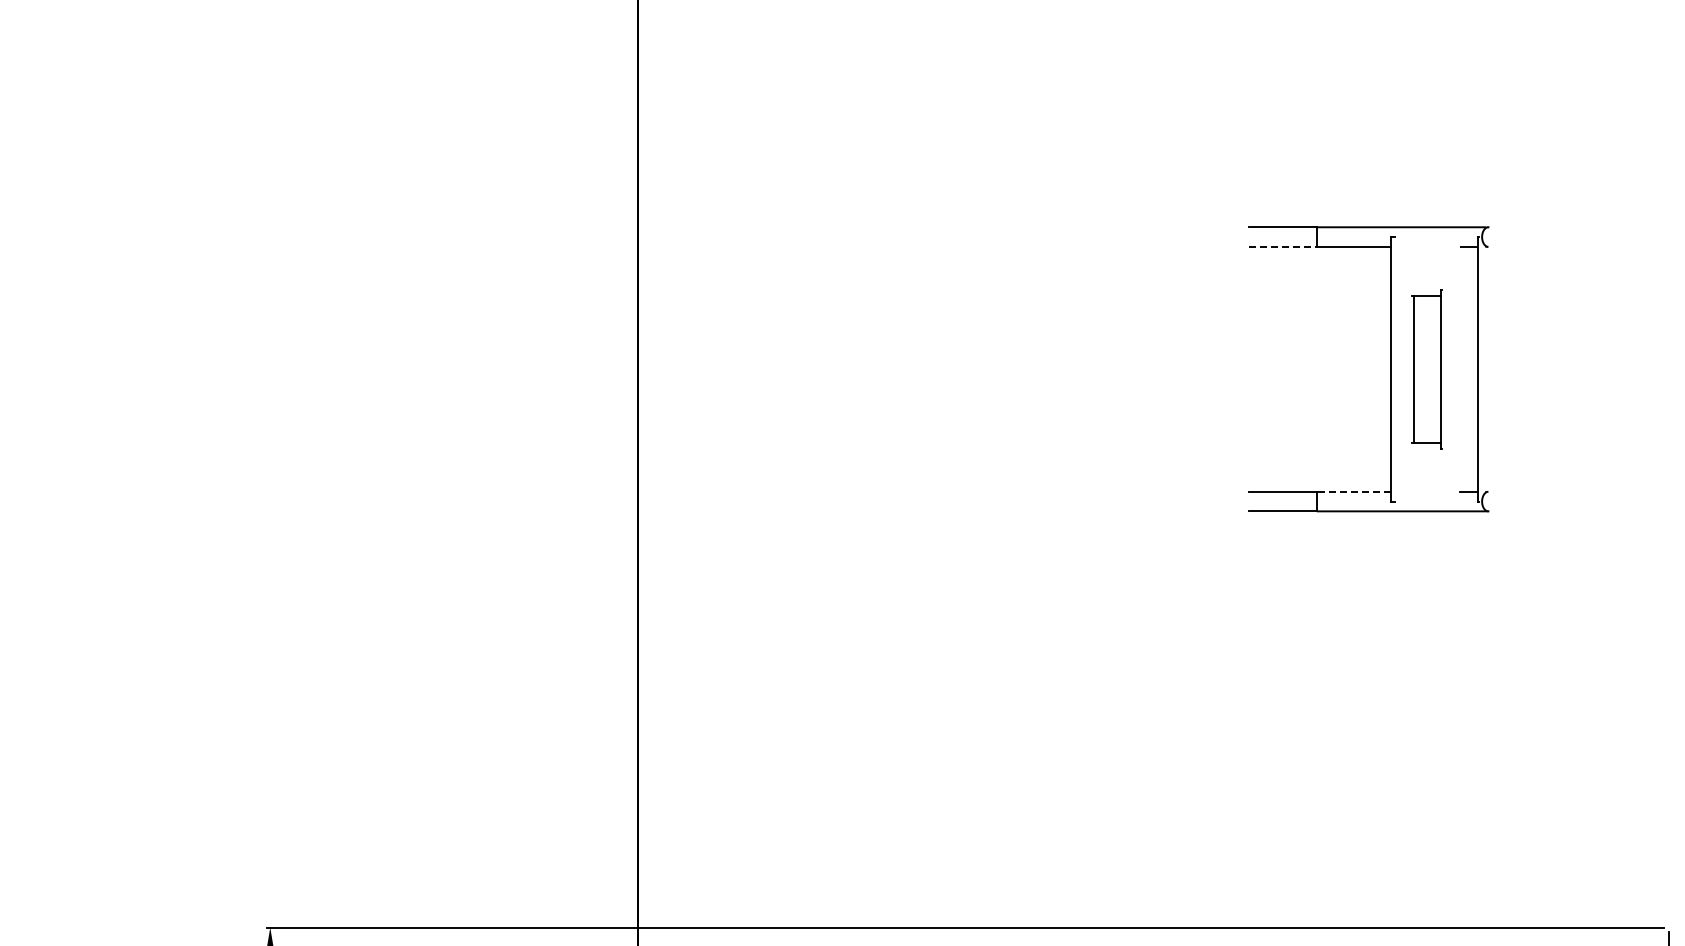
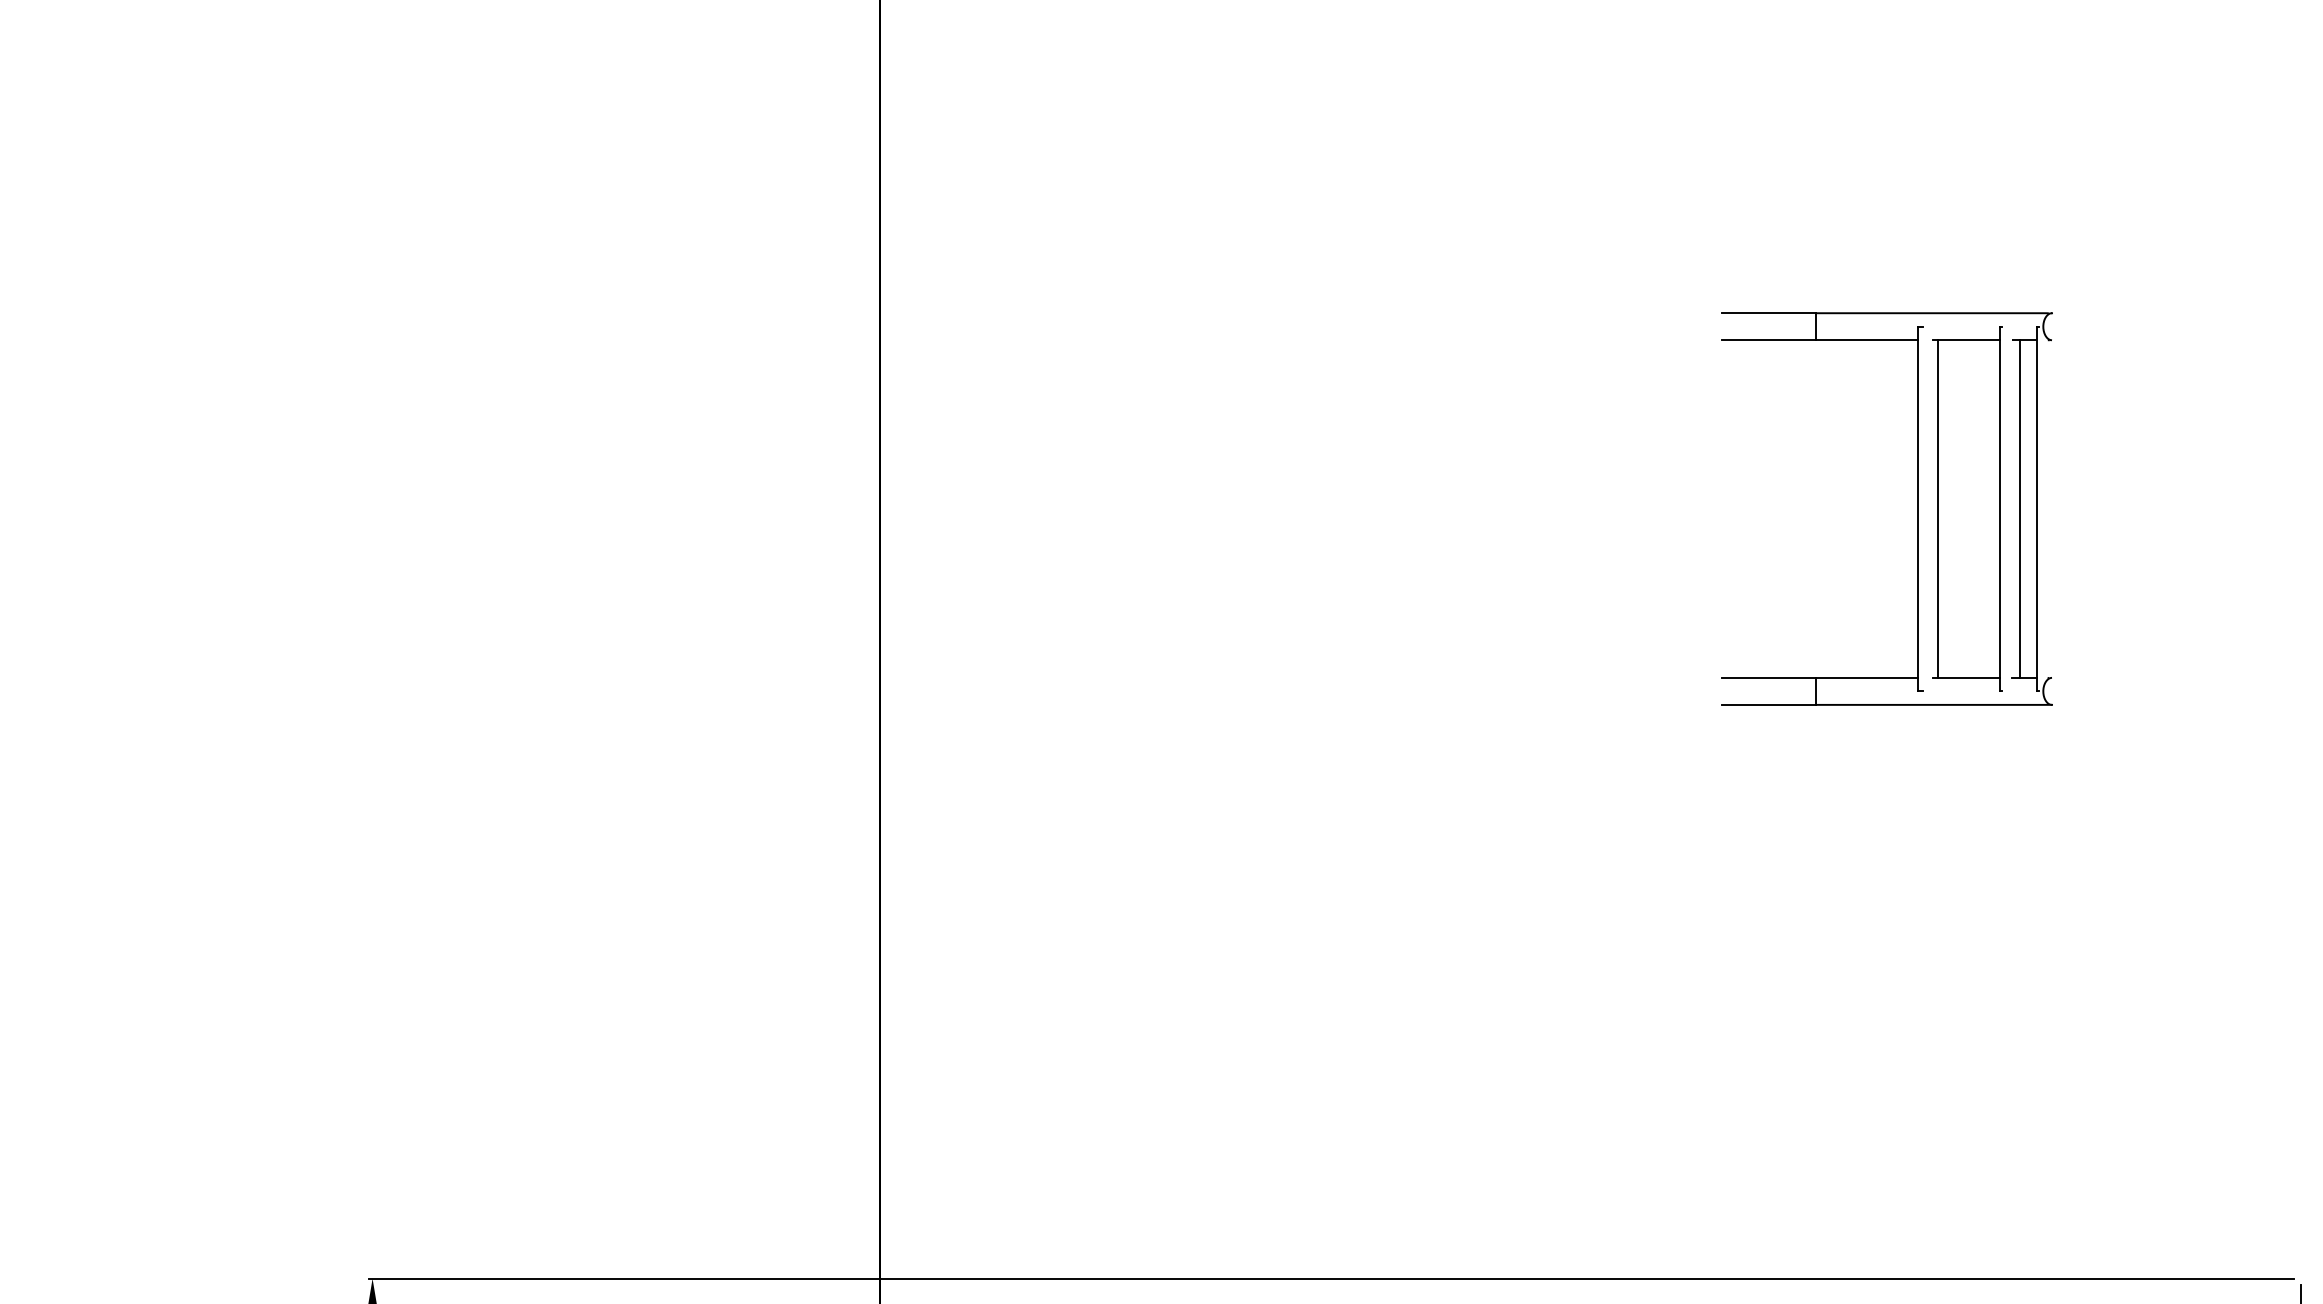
line: (1283, 246) -> (1769, 339), dashed -> solid
line: (1465, 368) -> (2020, 507), added
part: (1426, 369) -> (1966, 509), size x1.67
line: (1353, 491) -> (1866, 677), dashed -> solid

